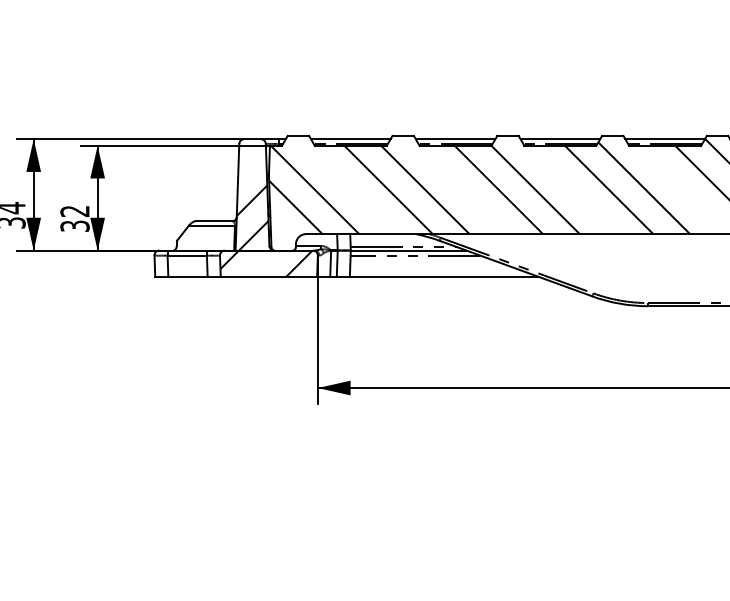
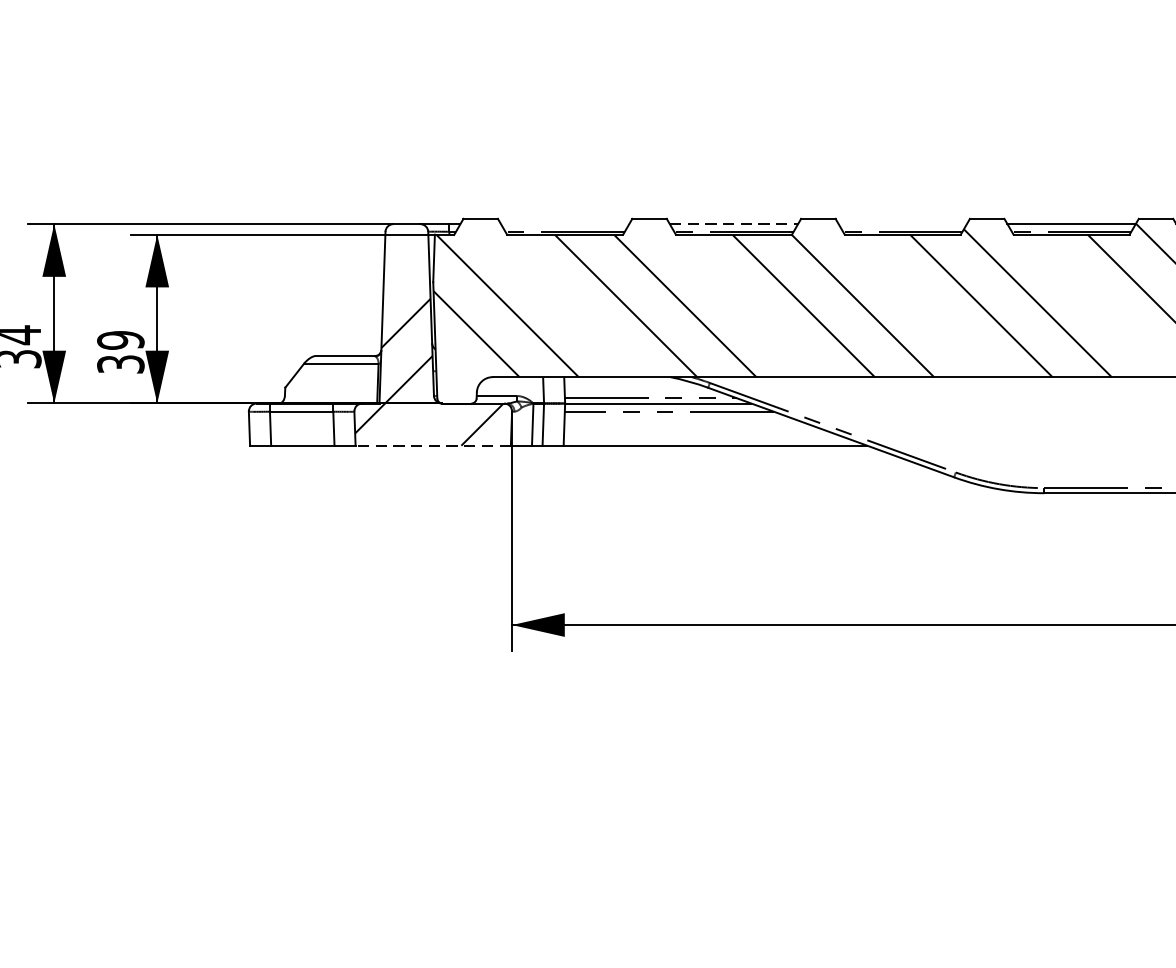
line: (350, 139) -> (564, 224), removed
line: (455, 139) -> (733, 224), solid -> dashed
line: (560, 139) -> (902, 224), removed
text: (74, 211) -> (119, 340), 32 -> 39
line: (268, 276) -> (432, 445), solid -> dashed

